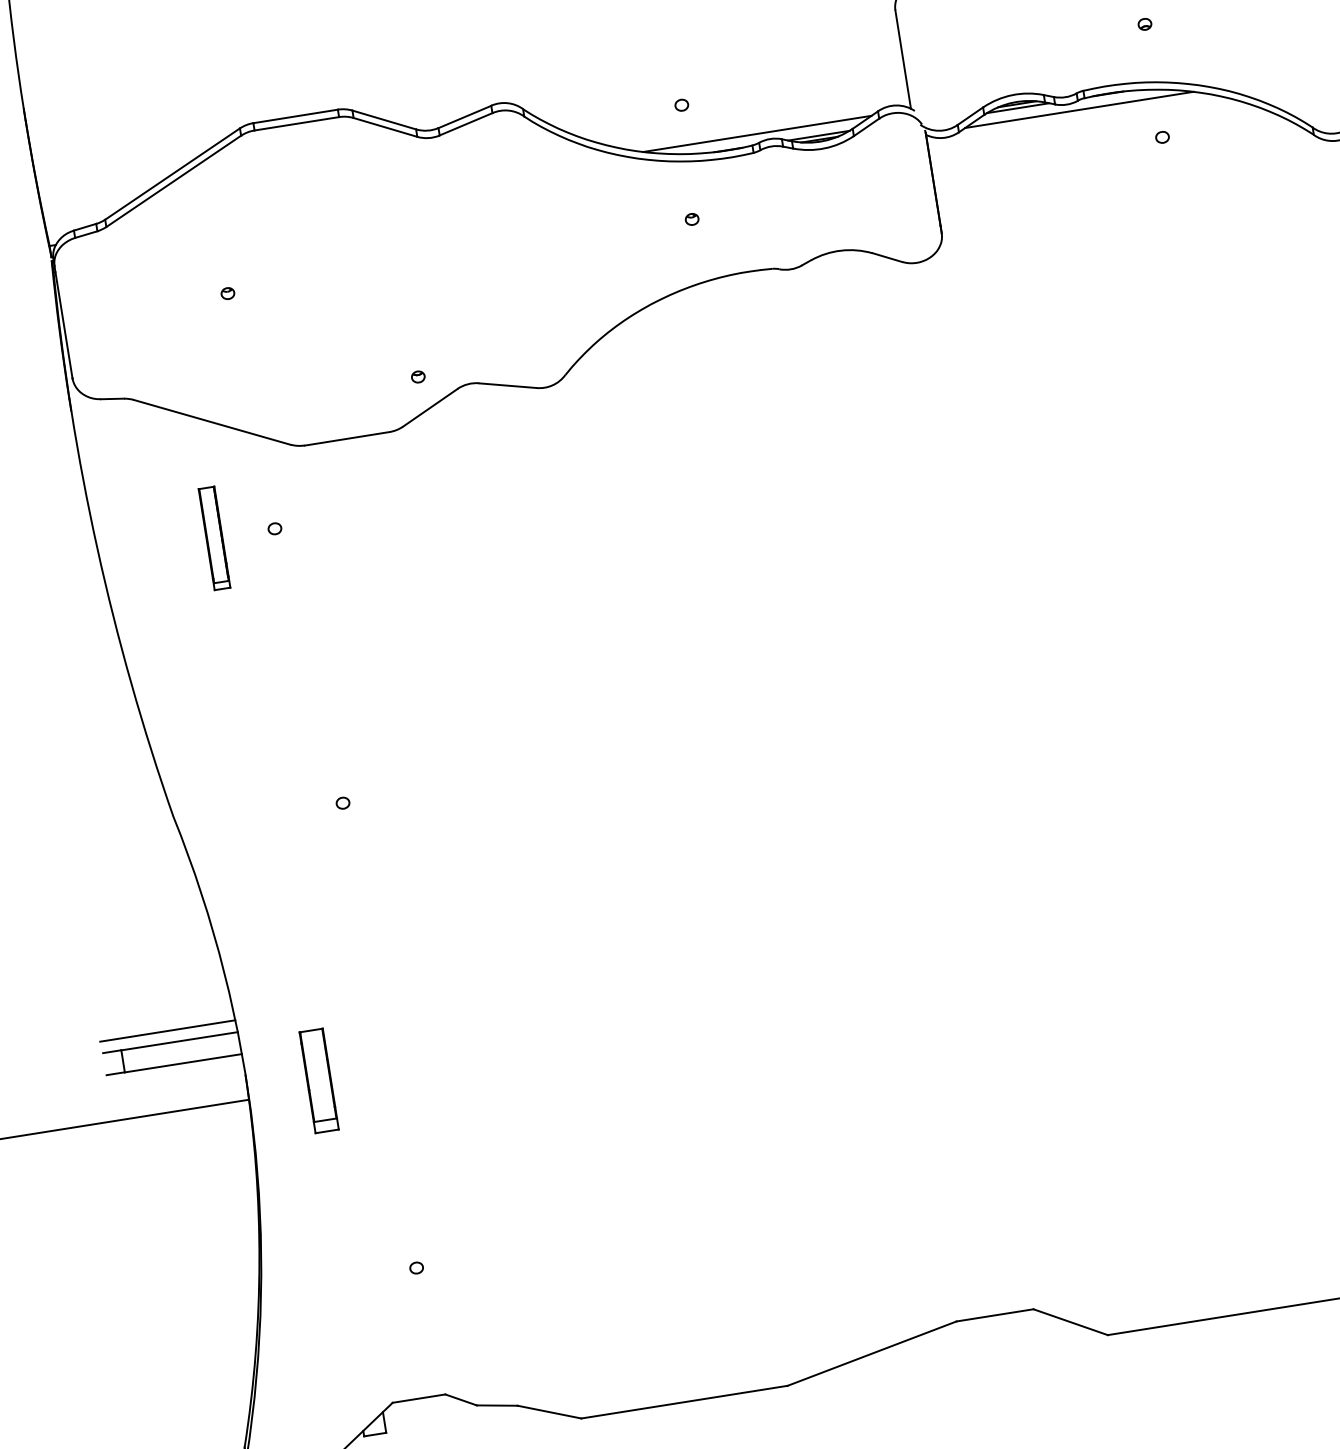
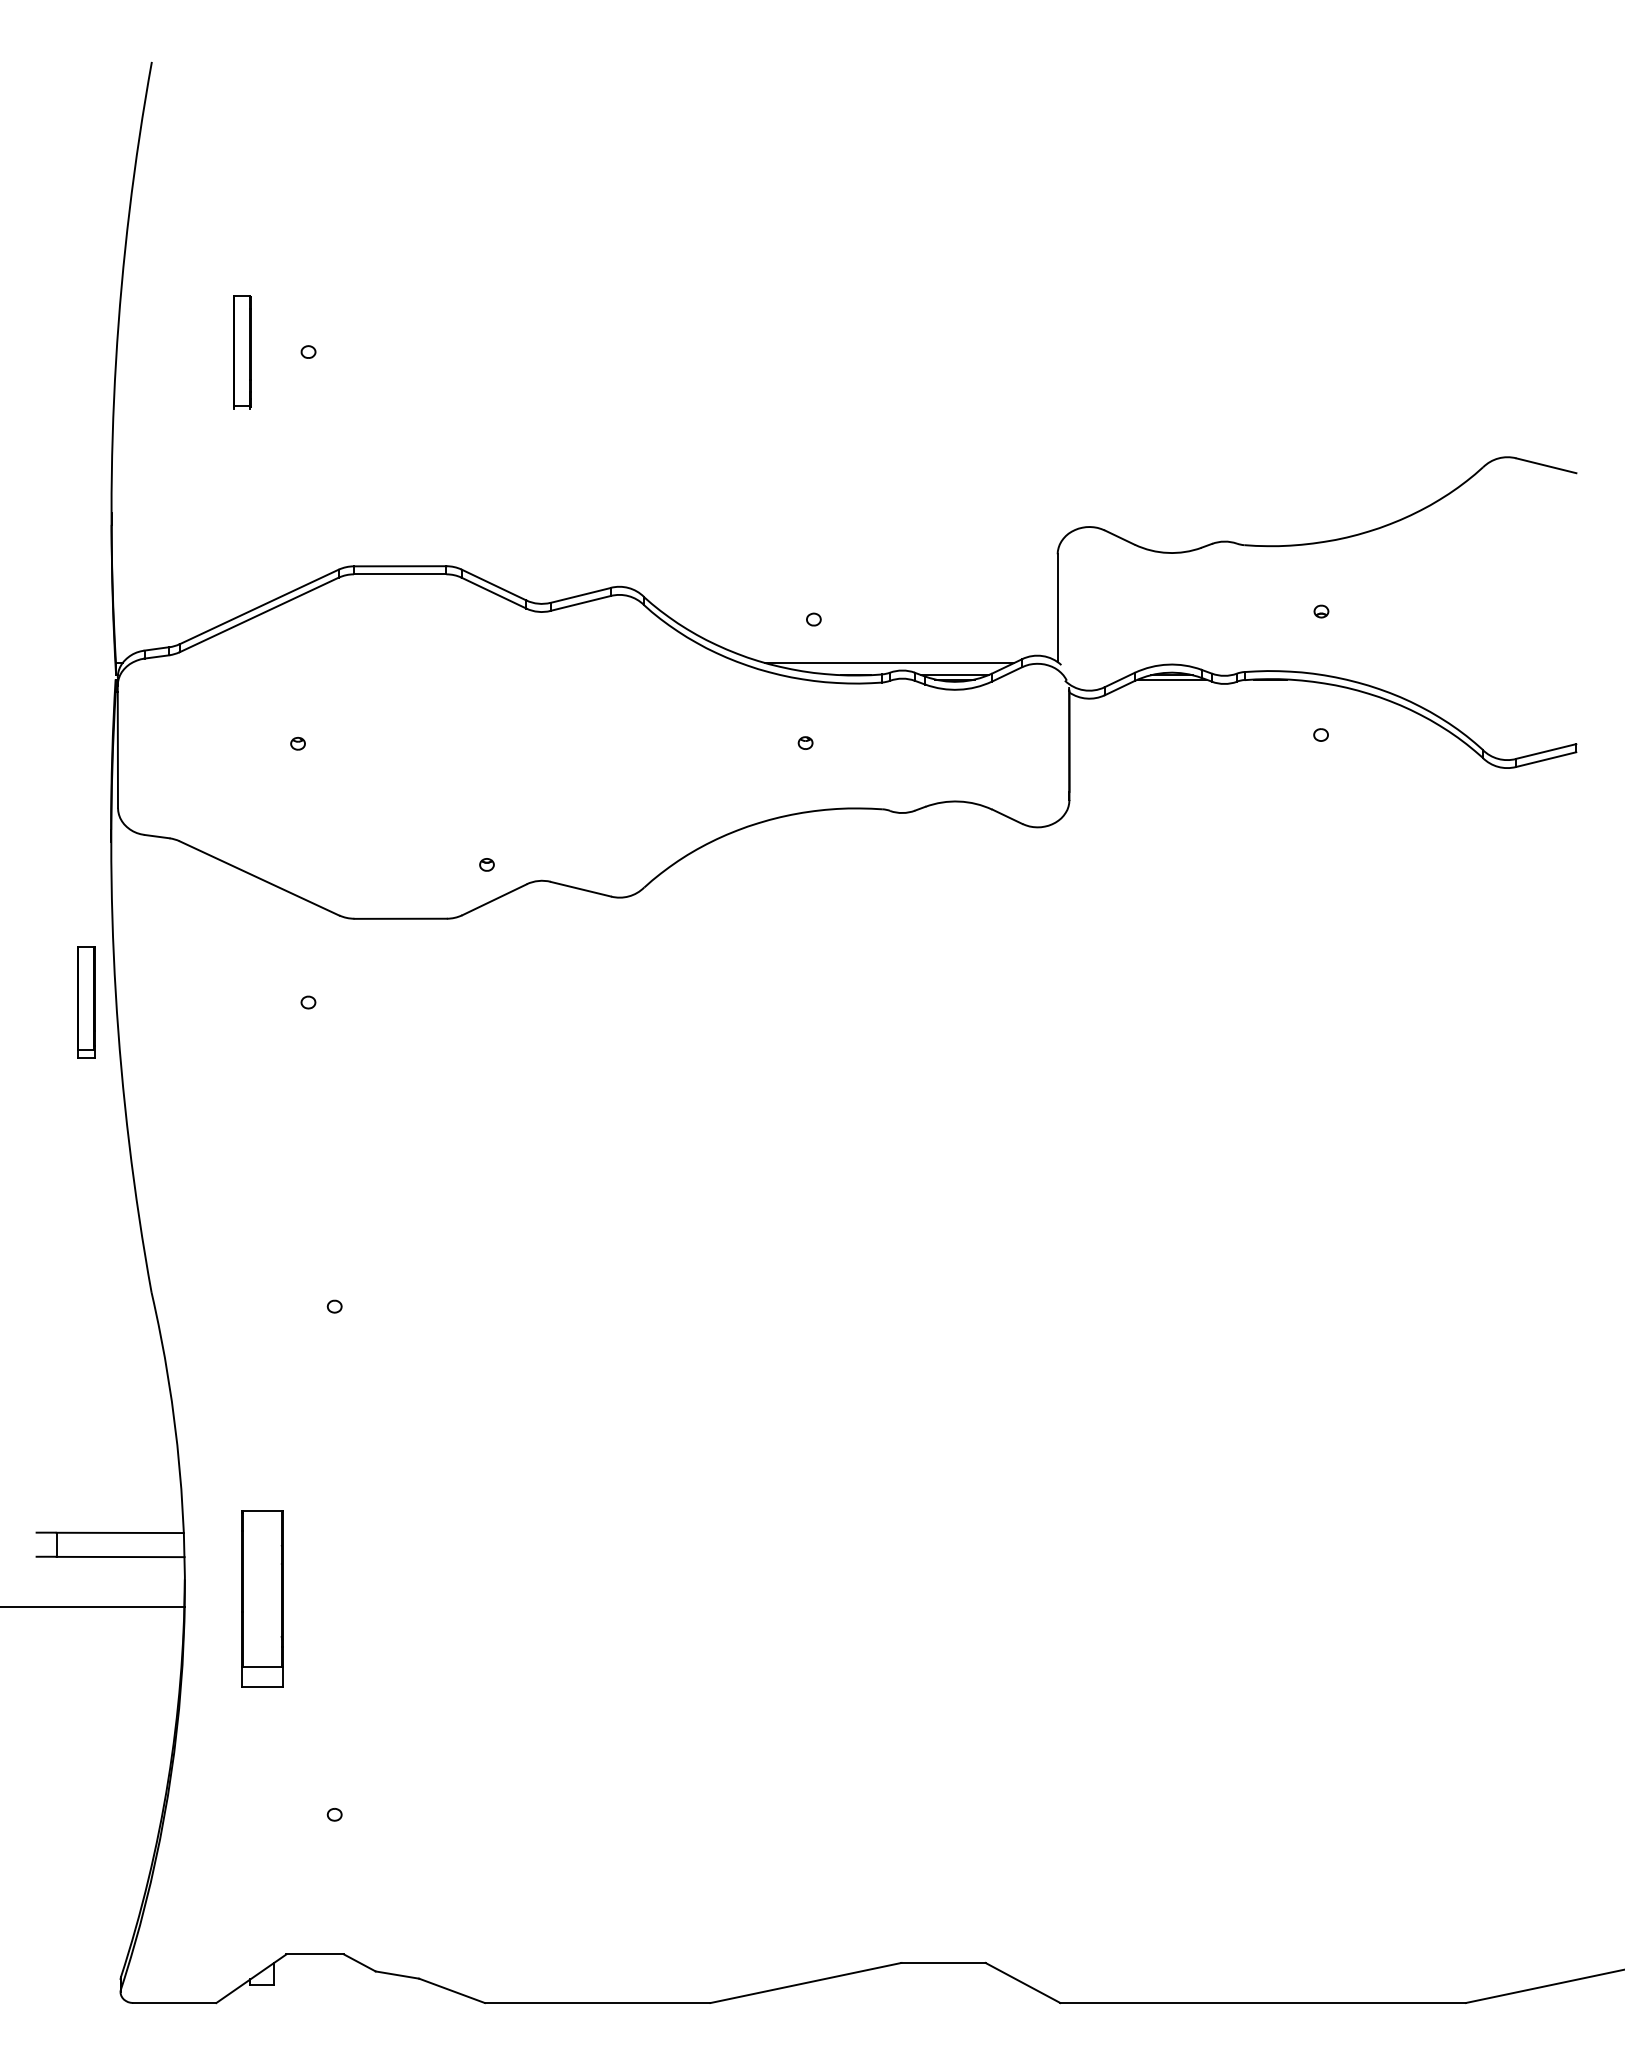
line: (1079, 109) -> (1237, 691), removed
part: (214, 538) -> (86, 1002), moved
line: (167, 1030) -> (109, 1519), removed
part: (319, 1080) -> (262, 1598), size x1.6

